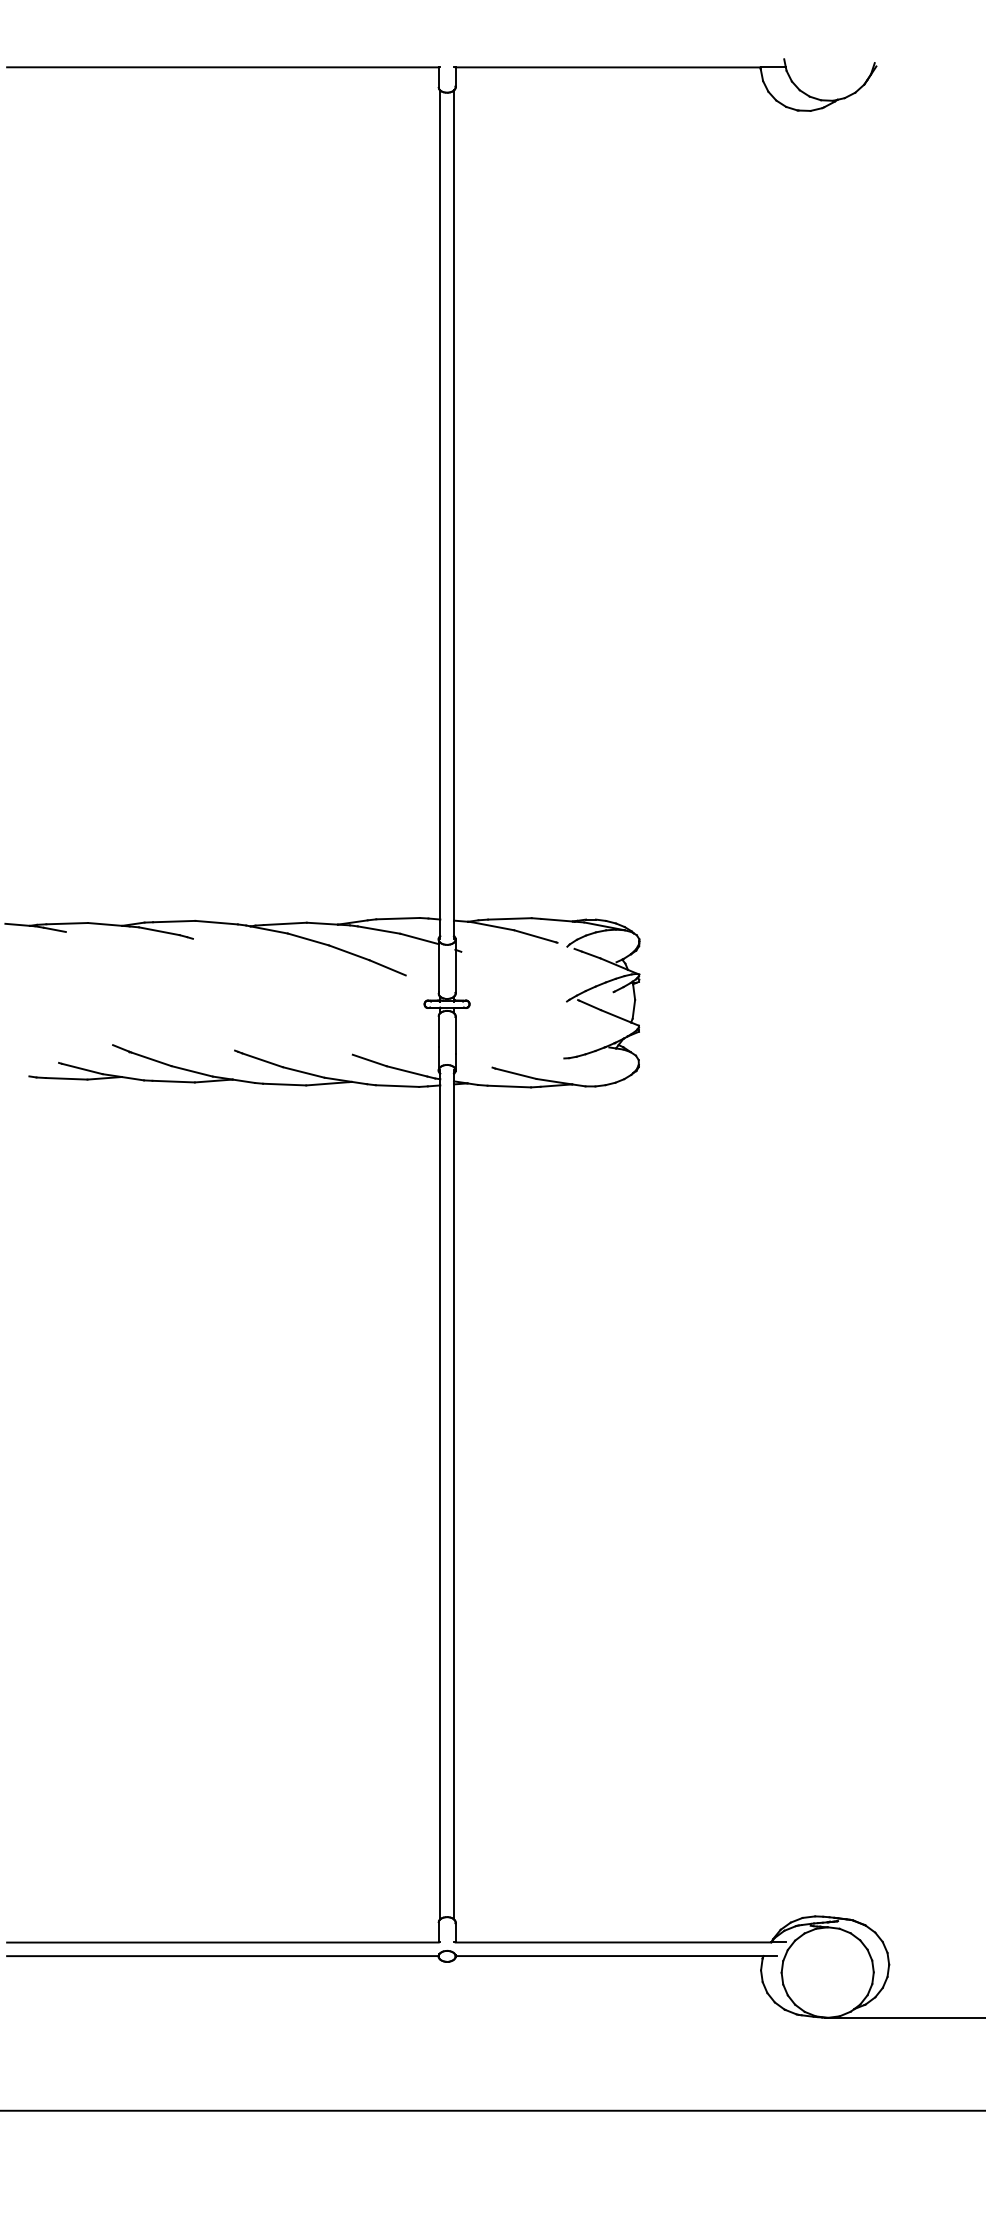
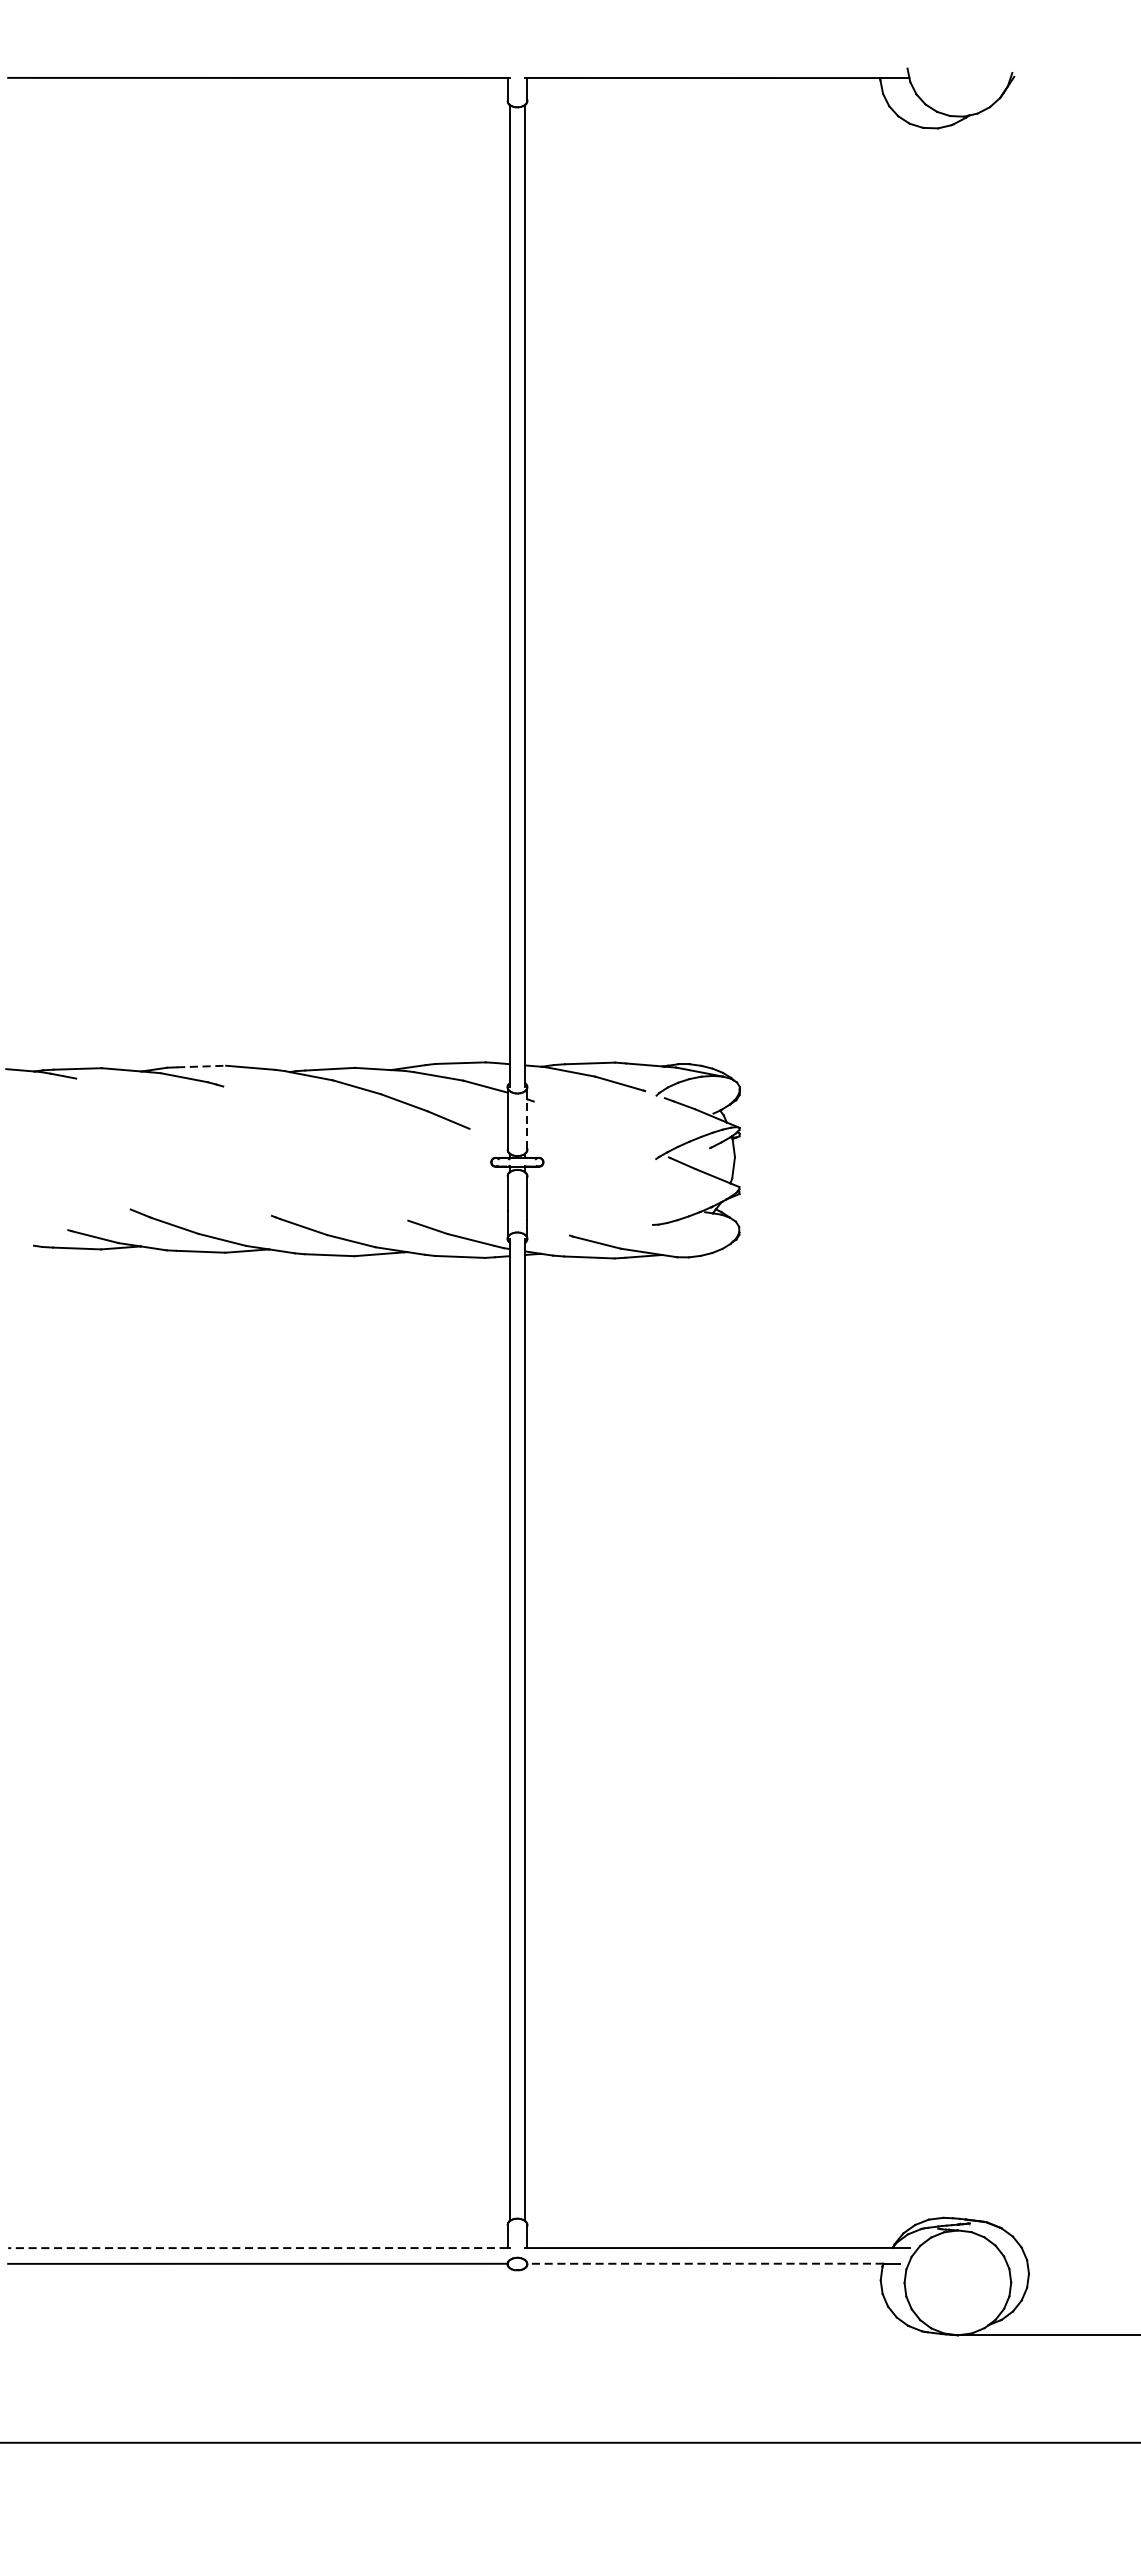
line: (174, 921) -> (201, 1066), solid -> dashed
line: (455, 971) -> (527, 1124), solid -> dashed
line: (222, 1942) -> (257, 2248), solid -> dashed
line: (609, 1956) -> (705, 2264), solid -> dashed

